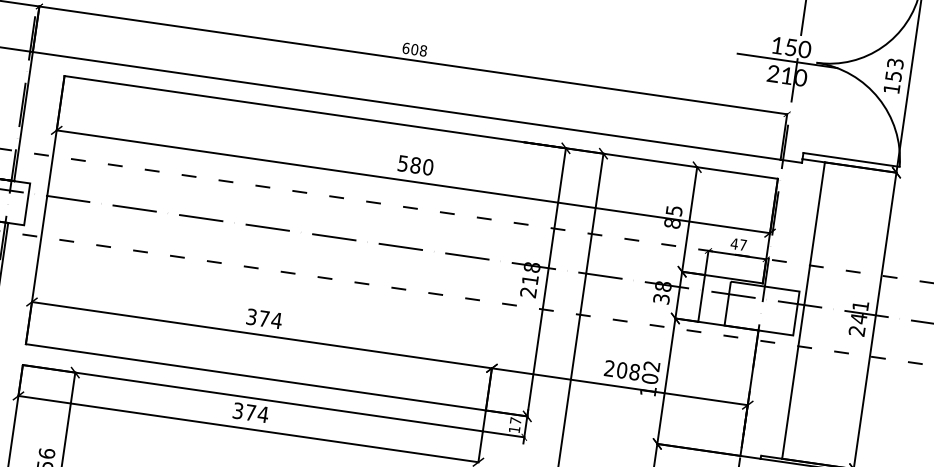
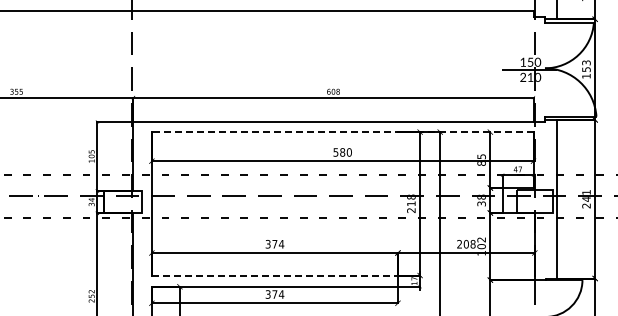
line: (420, 128) -> (342, 132), solid -> dashed
line: (256, 377) -> (275, 275), solid -> dashed

